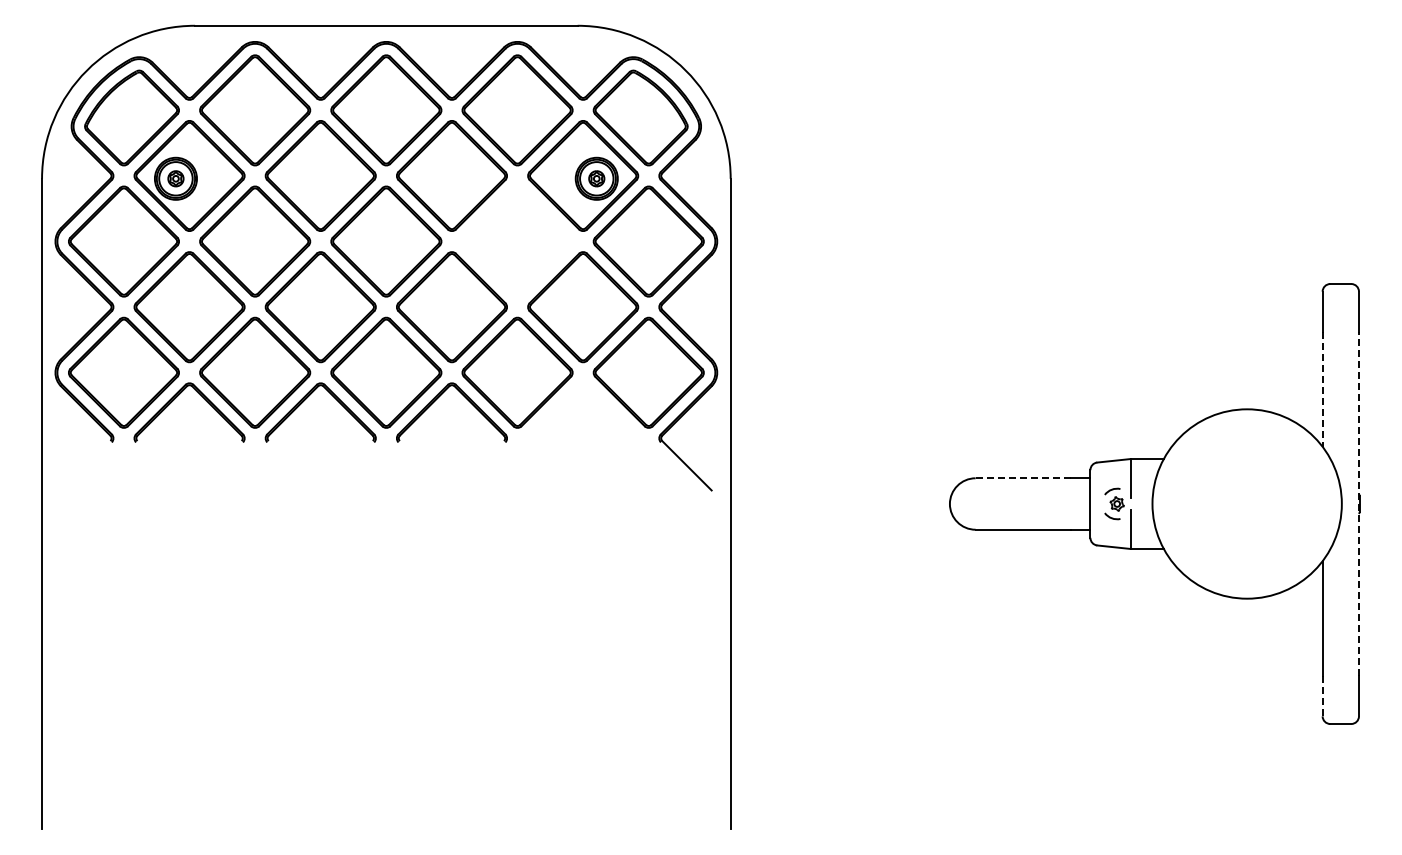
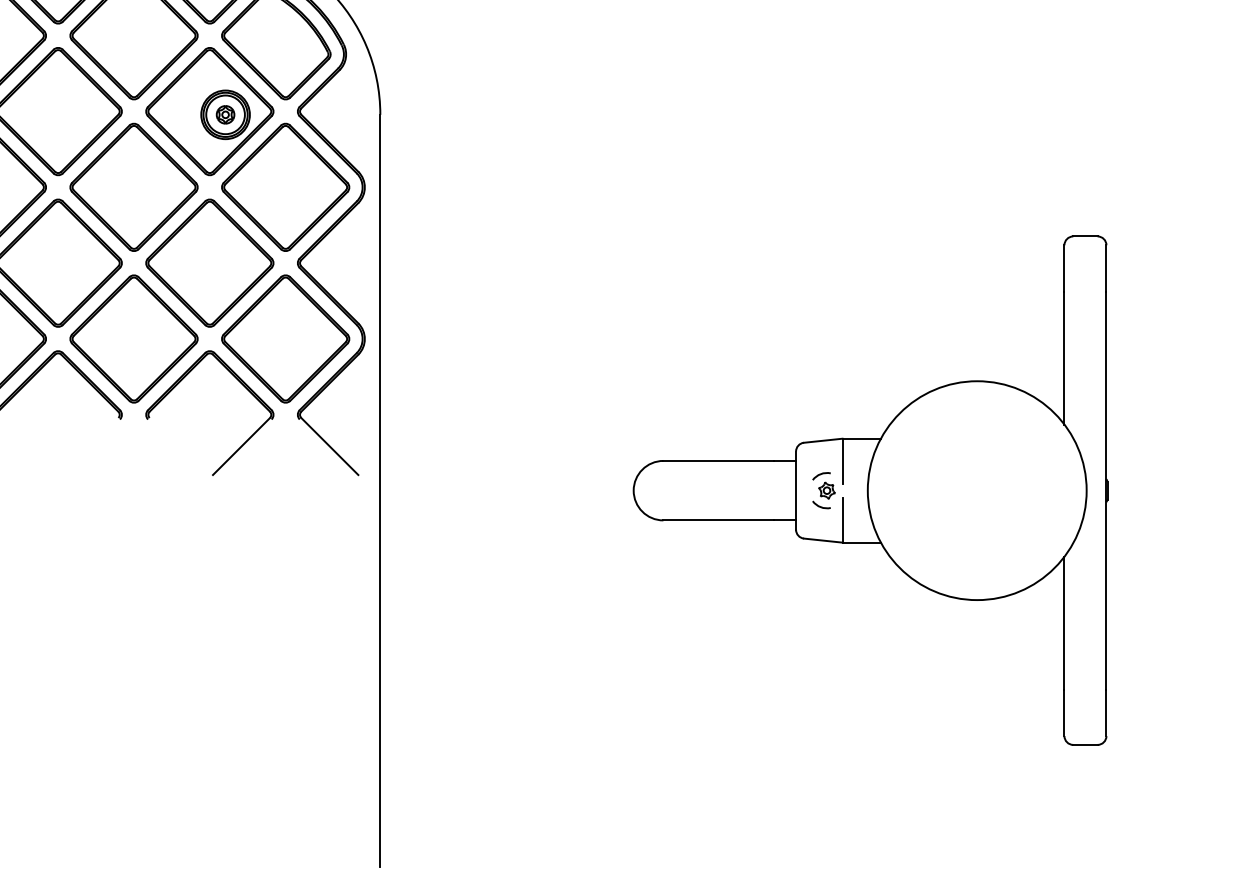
part: (517, 241) -> (133, 187), added
line: (1322, 389) -> (1064, 358), dashed -> solid
part: (608, 410) -> (239, 382), added
line: (1023, 478) -> (718, 461), dashed -> solid
line: (1358, 503) -> (1105, 490), dashed -> solid
line: (1322, 695) -> (1064, 711), dashed -> solid

